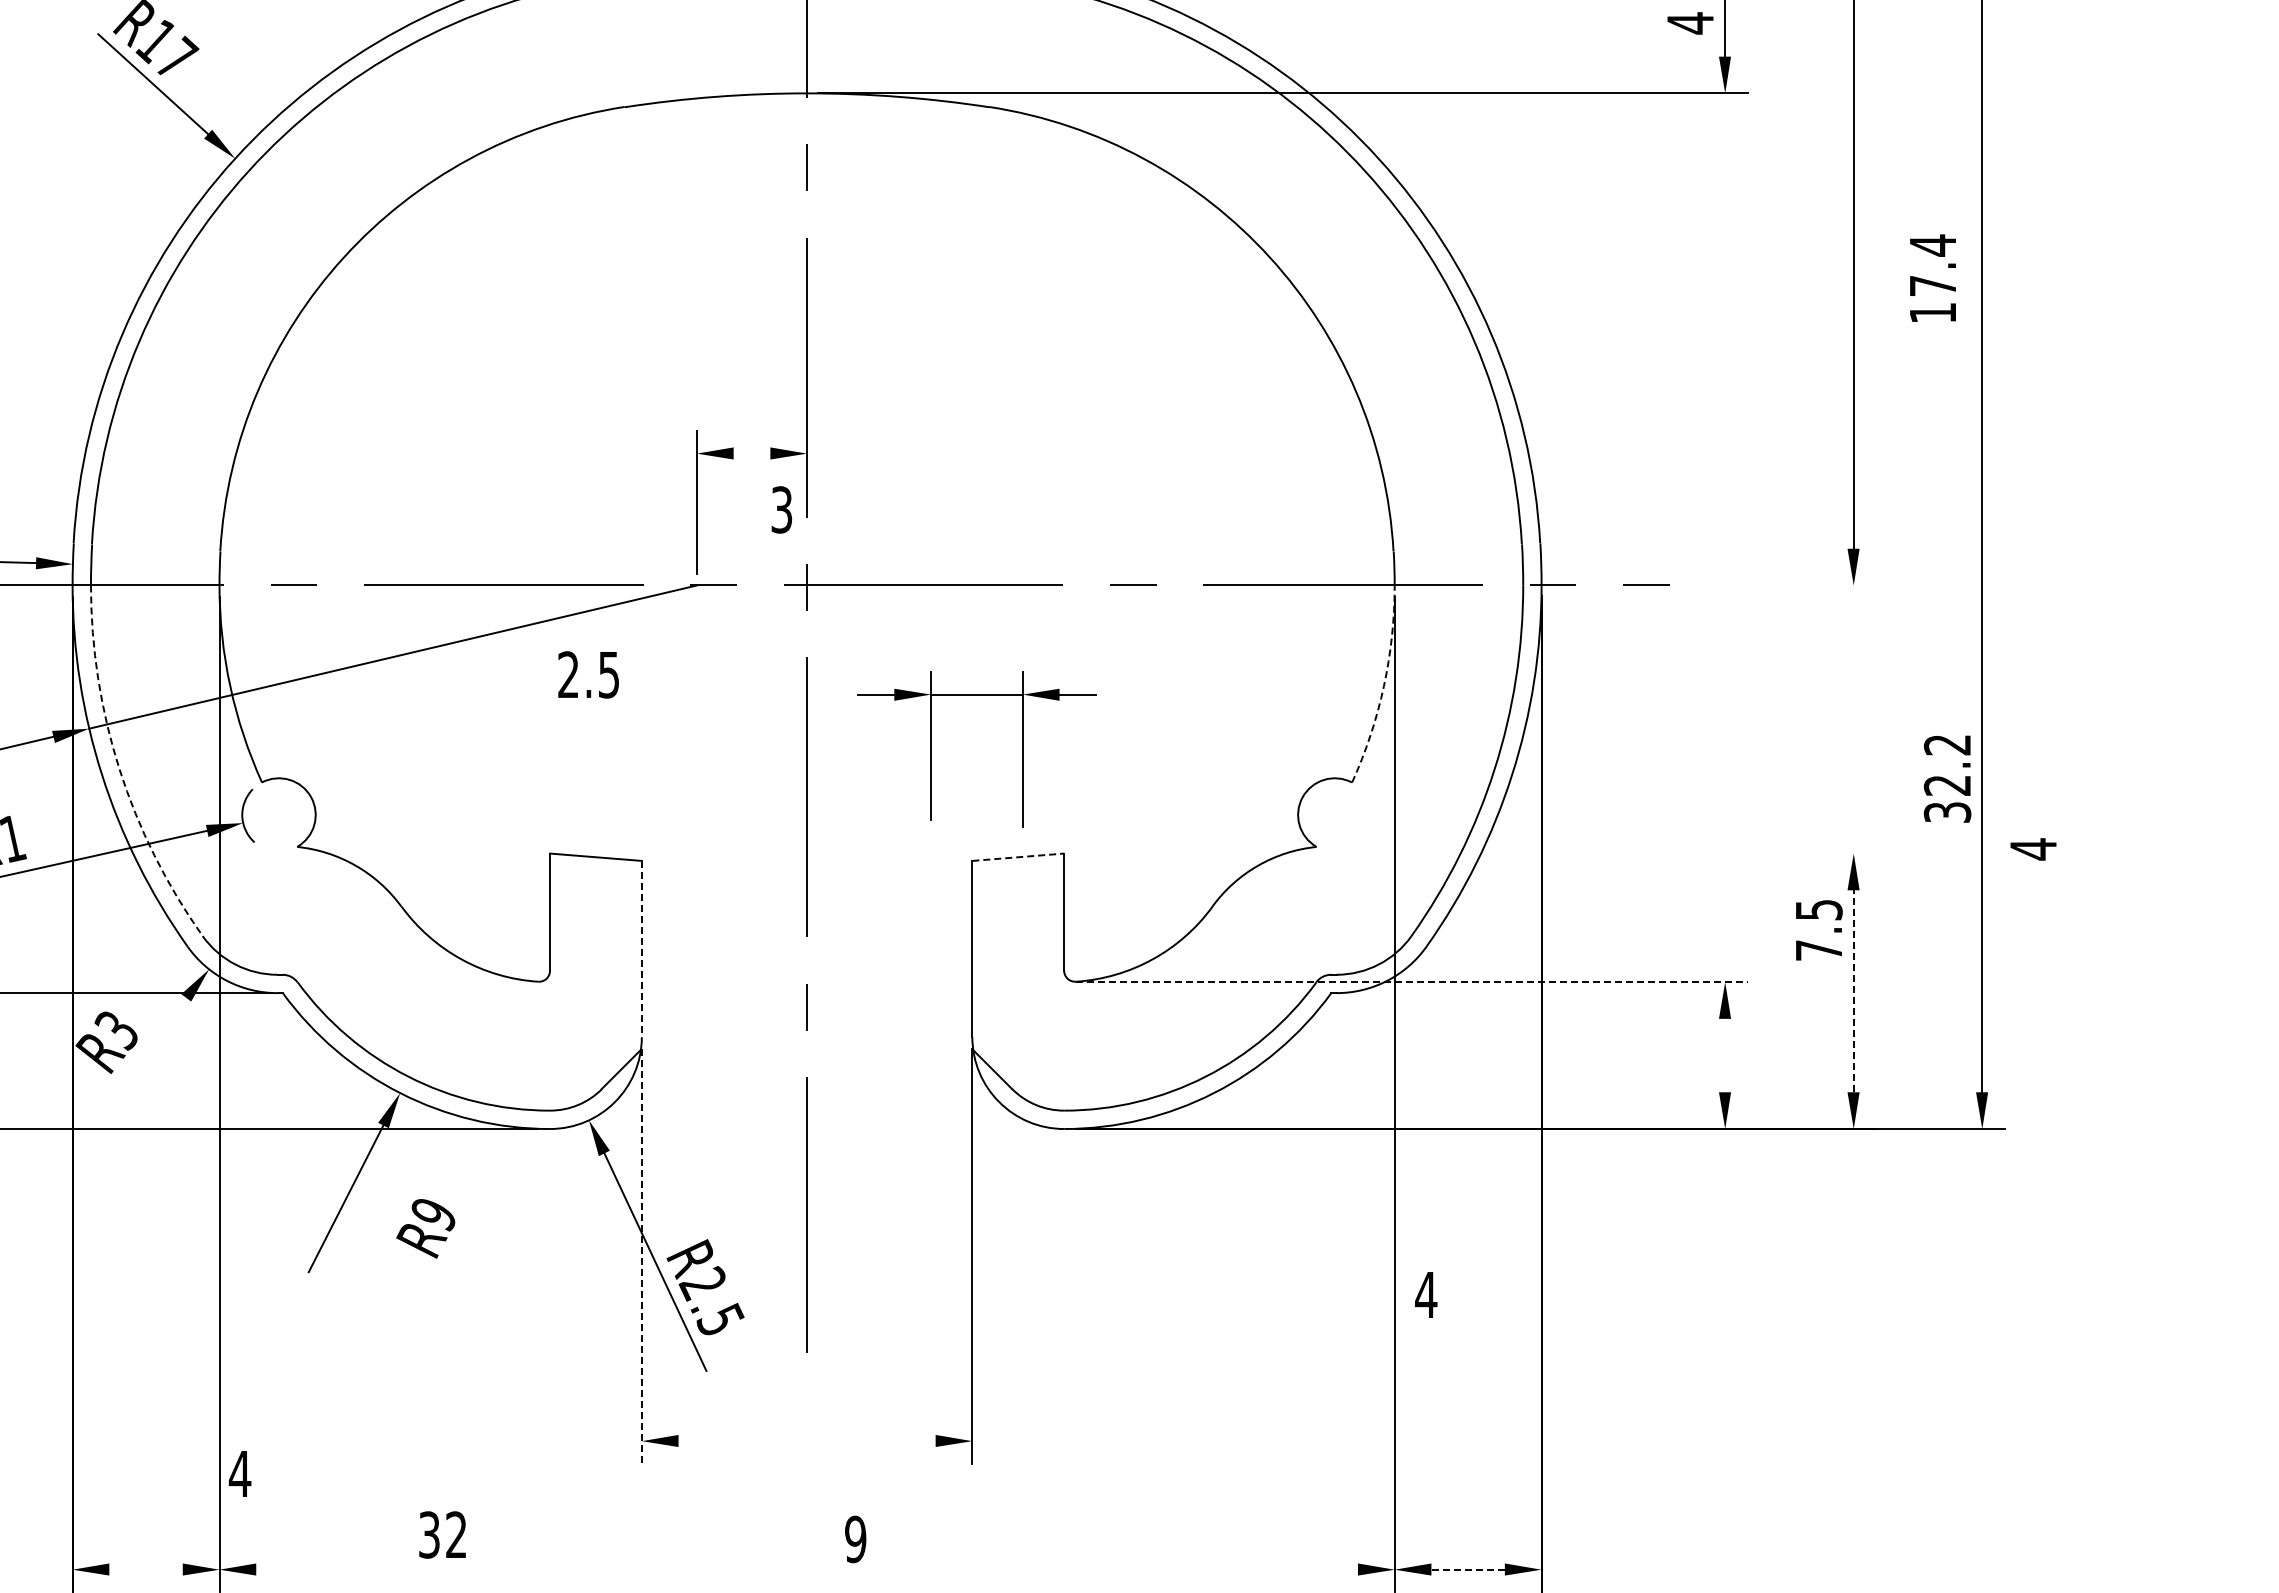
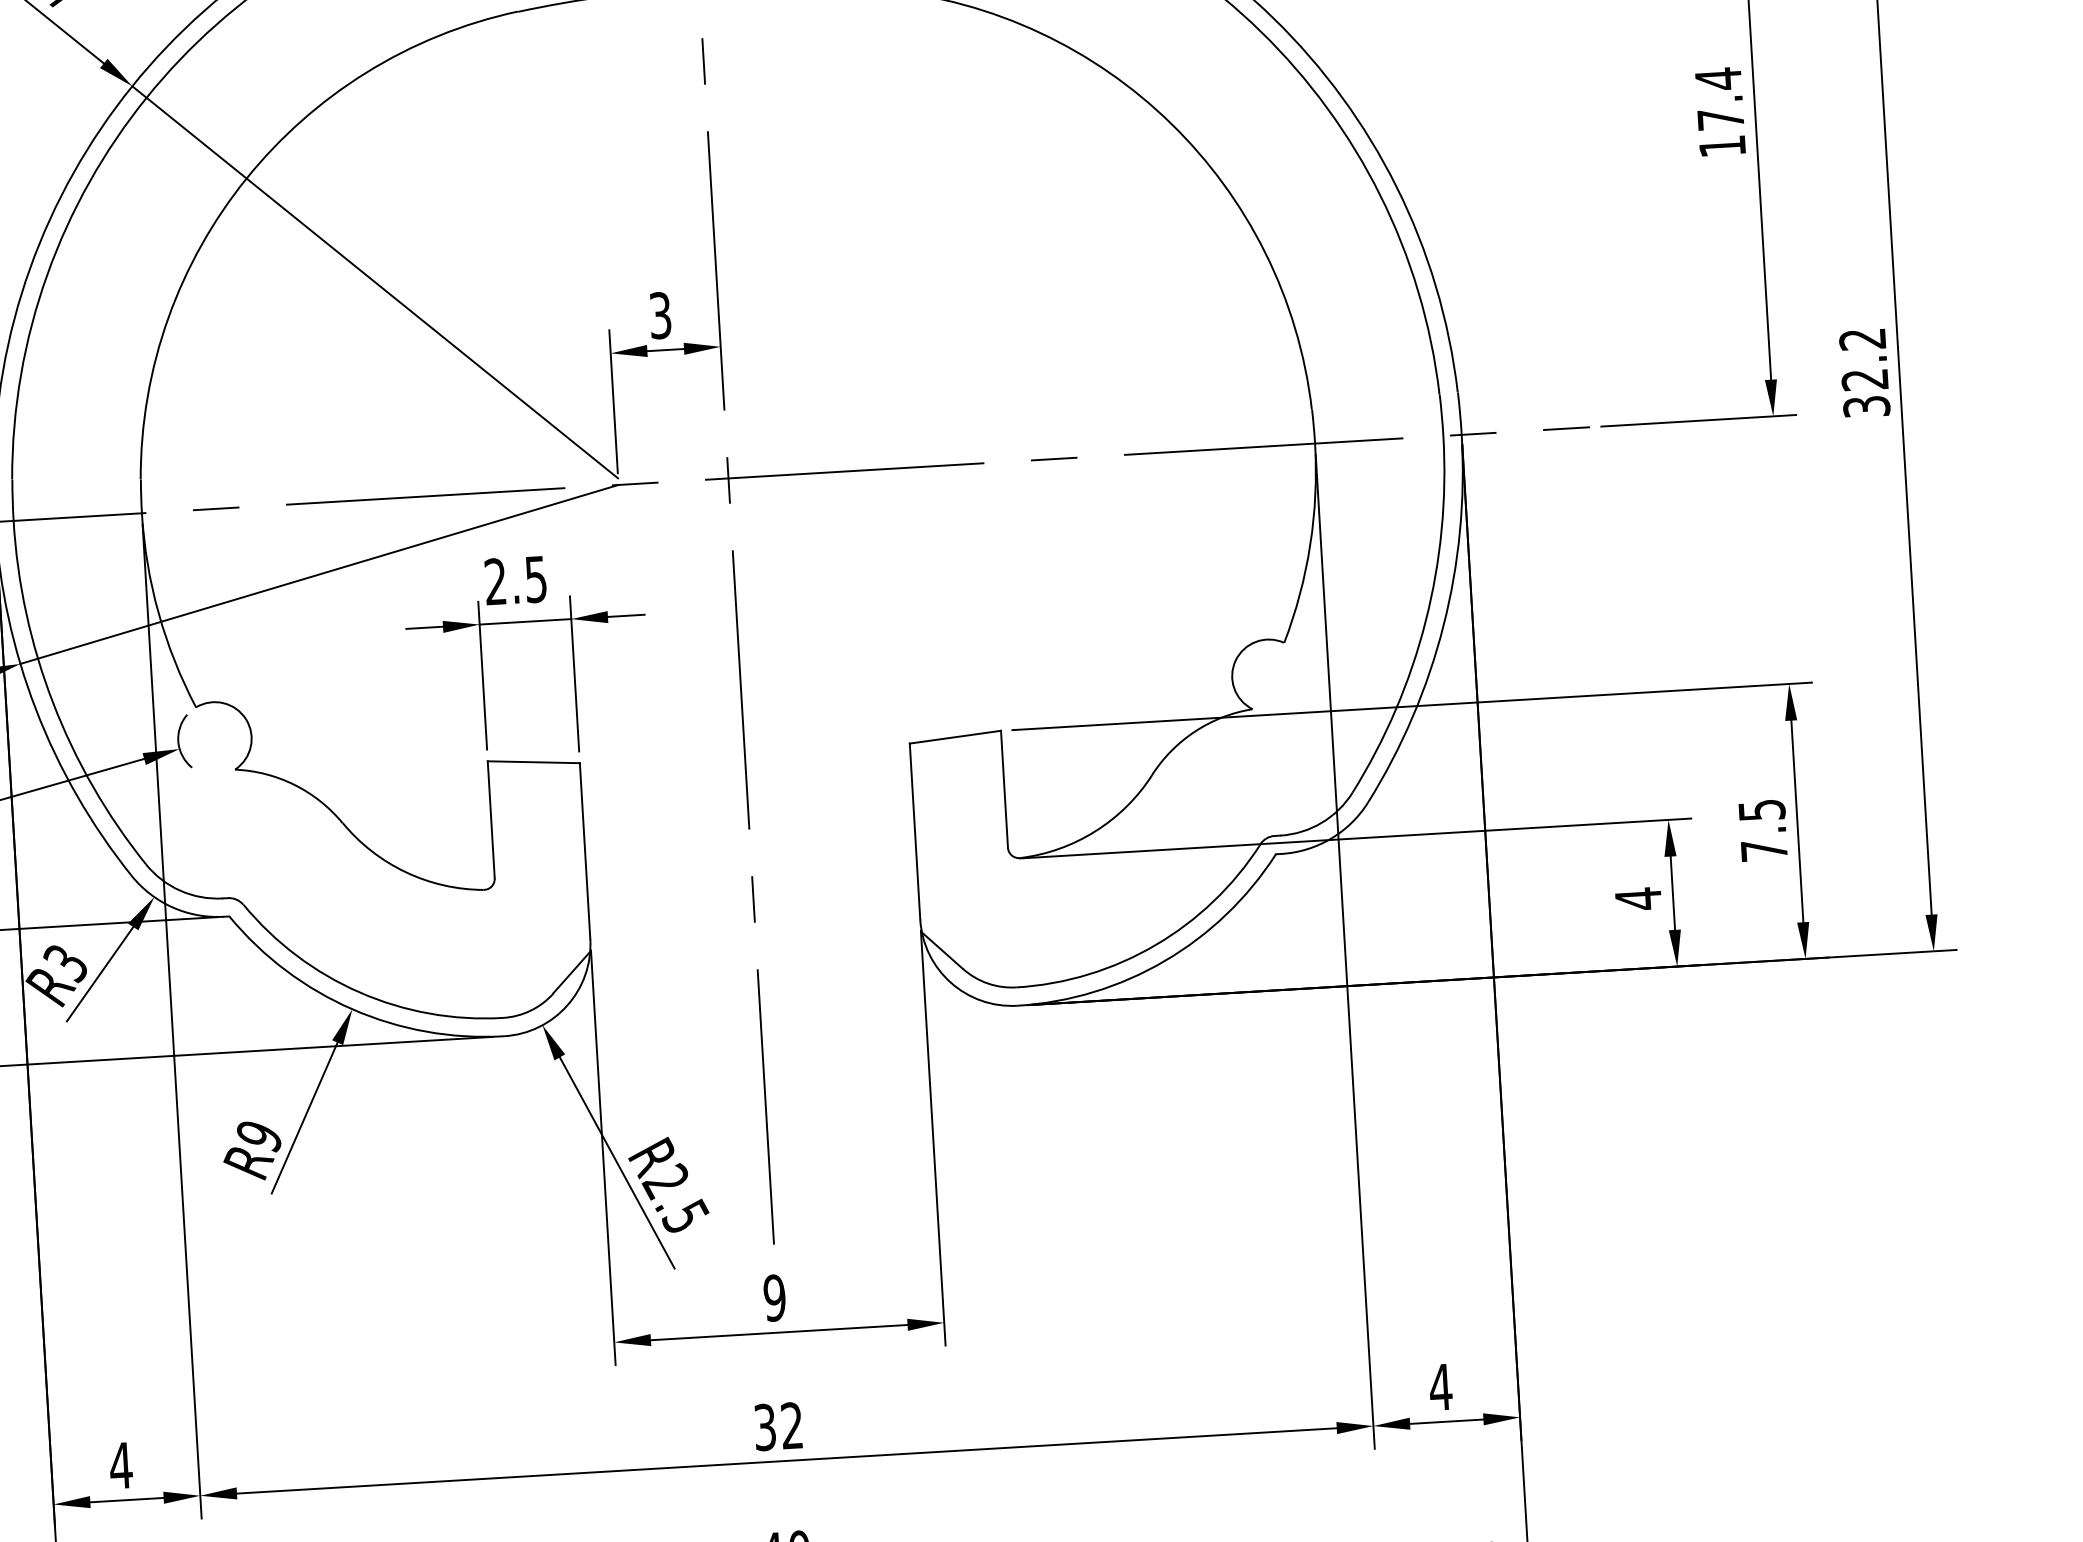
text: (1932, 277) -> (1719, 111), moved
line: (465, 368) -> (374, 282), added
line: (751, 453) -> (665, 349), added
text: (781, 509) -> (660, 315), moved
line: (1778, 585) -> (1698, 420), added
arc: (1383, 686) -> (1309, 545), dashed -> solid
part: (931, 749) -> (483, 679), moved
arc: (119, 769) -> (53, 702), dashed -> solid
text: (1947, 778) -> (1864, 372), moved
text: (2033, 849) -> (1638, 899), moved
line: (1475, 853) -> (1411, 706), added
line: (1018, 857) -> (955, 737), dashed -> solid
text: (1819, 930) -> (1763, 830), moved
line: (641, 949) -> (584, 851), dashed -> solid
line: (1412, 982) -> (1356, 838), dashed -> solid
line: (1853, 991) -> (1797, 821), dashed -> solid
line: (150, 1042) -> (100, 973), added
line: (1725, 1055) -> (1673, 893), added
text: (425, 1228) -> (251, 1150), moved
line: (641, 1256) -> (602, 1158), dashed -> solid
text: (1426, 1294) -> (1441, 1386), moved
line: (806, 1441) -> (778, 1332), added
text: (240, 1473) -> (121, 1465), moved
text: (442, 1534) -> (778, 1426), moved
text: (855, 1539) -> (774, 1298), moved
line: (145, 1569) -> (126, 1499), added
line: (806, 1569) -> (786, 1460), added
line: (1468, 1569) -> (1447, 1421), dashed -> solid

